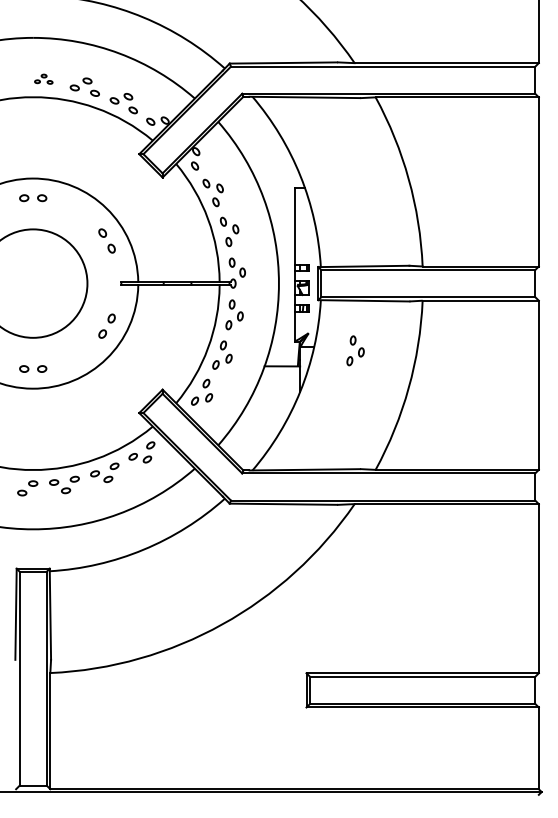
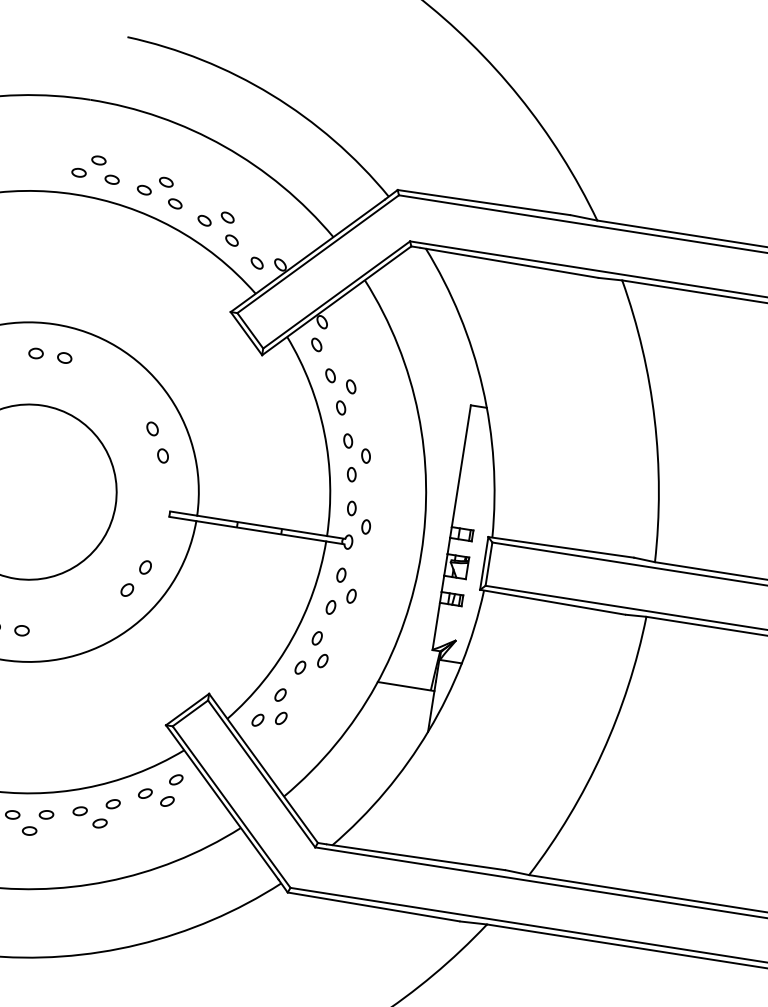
part: (43, 78) -> (96, 167), size x1.67
part: (355, 350) -> (526, 679), removed

